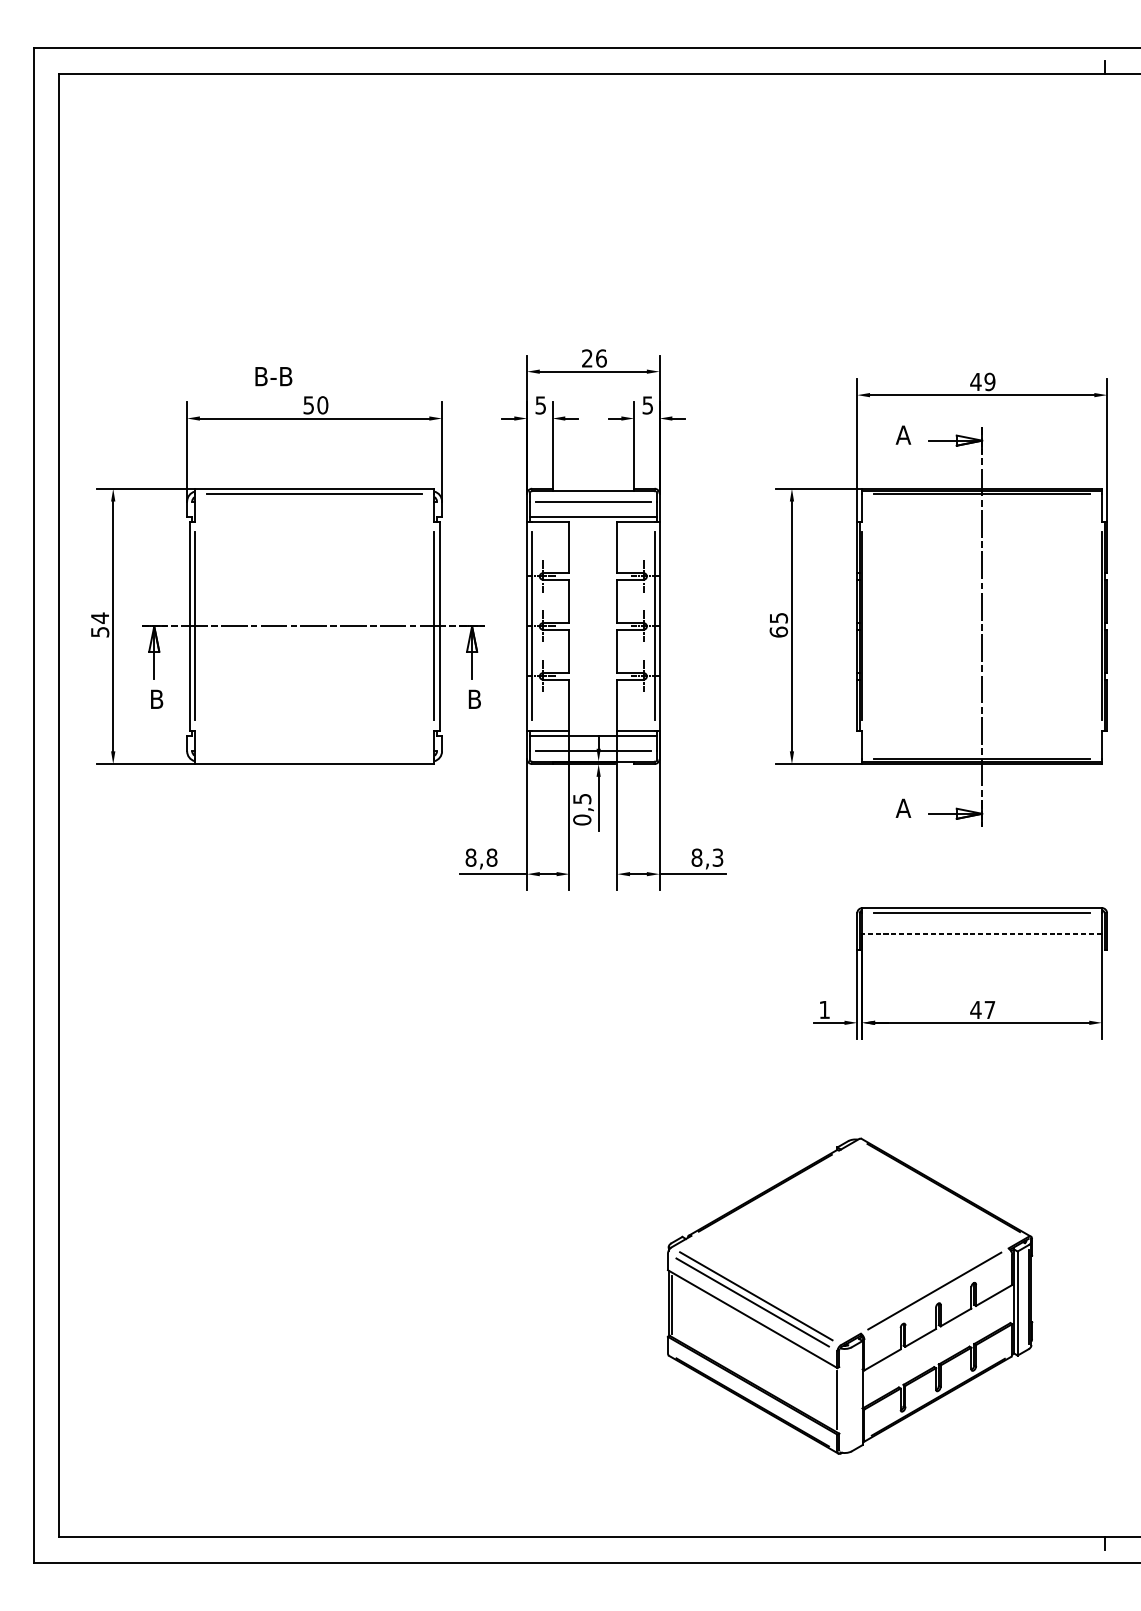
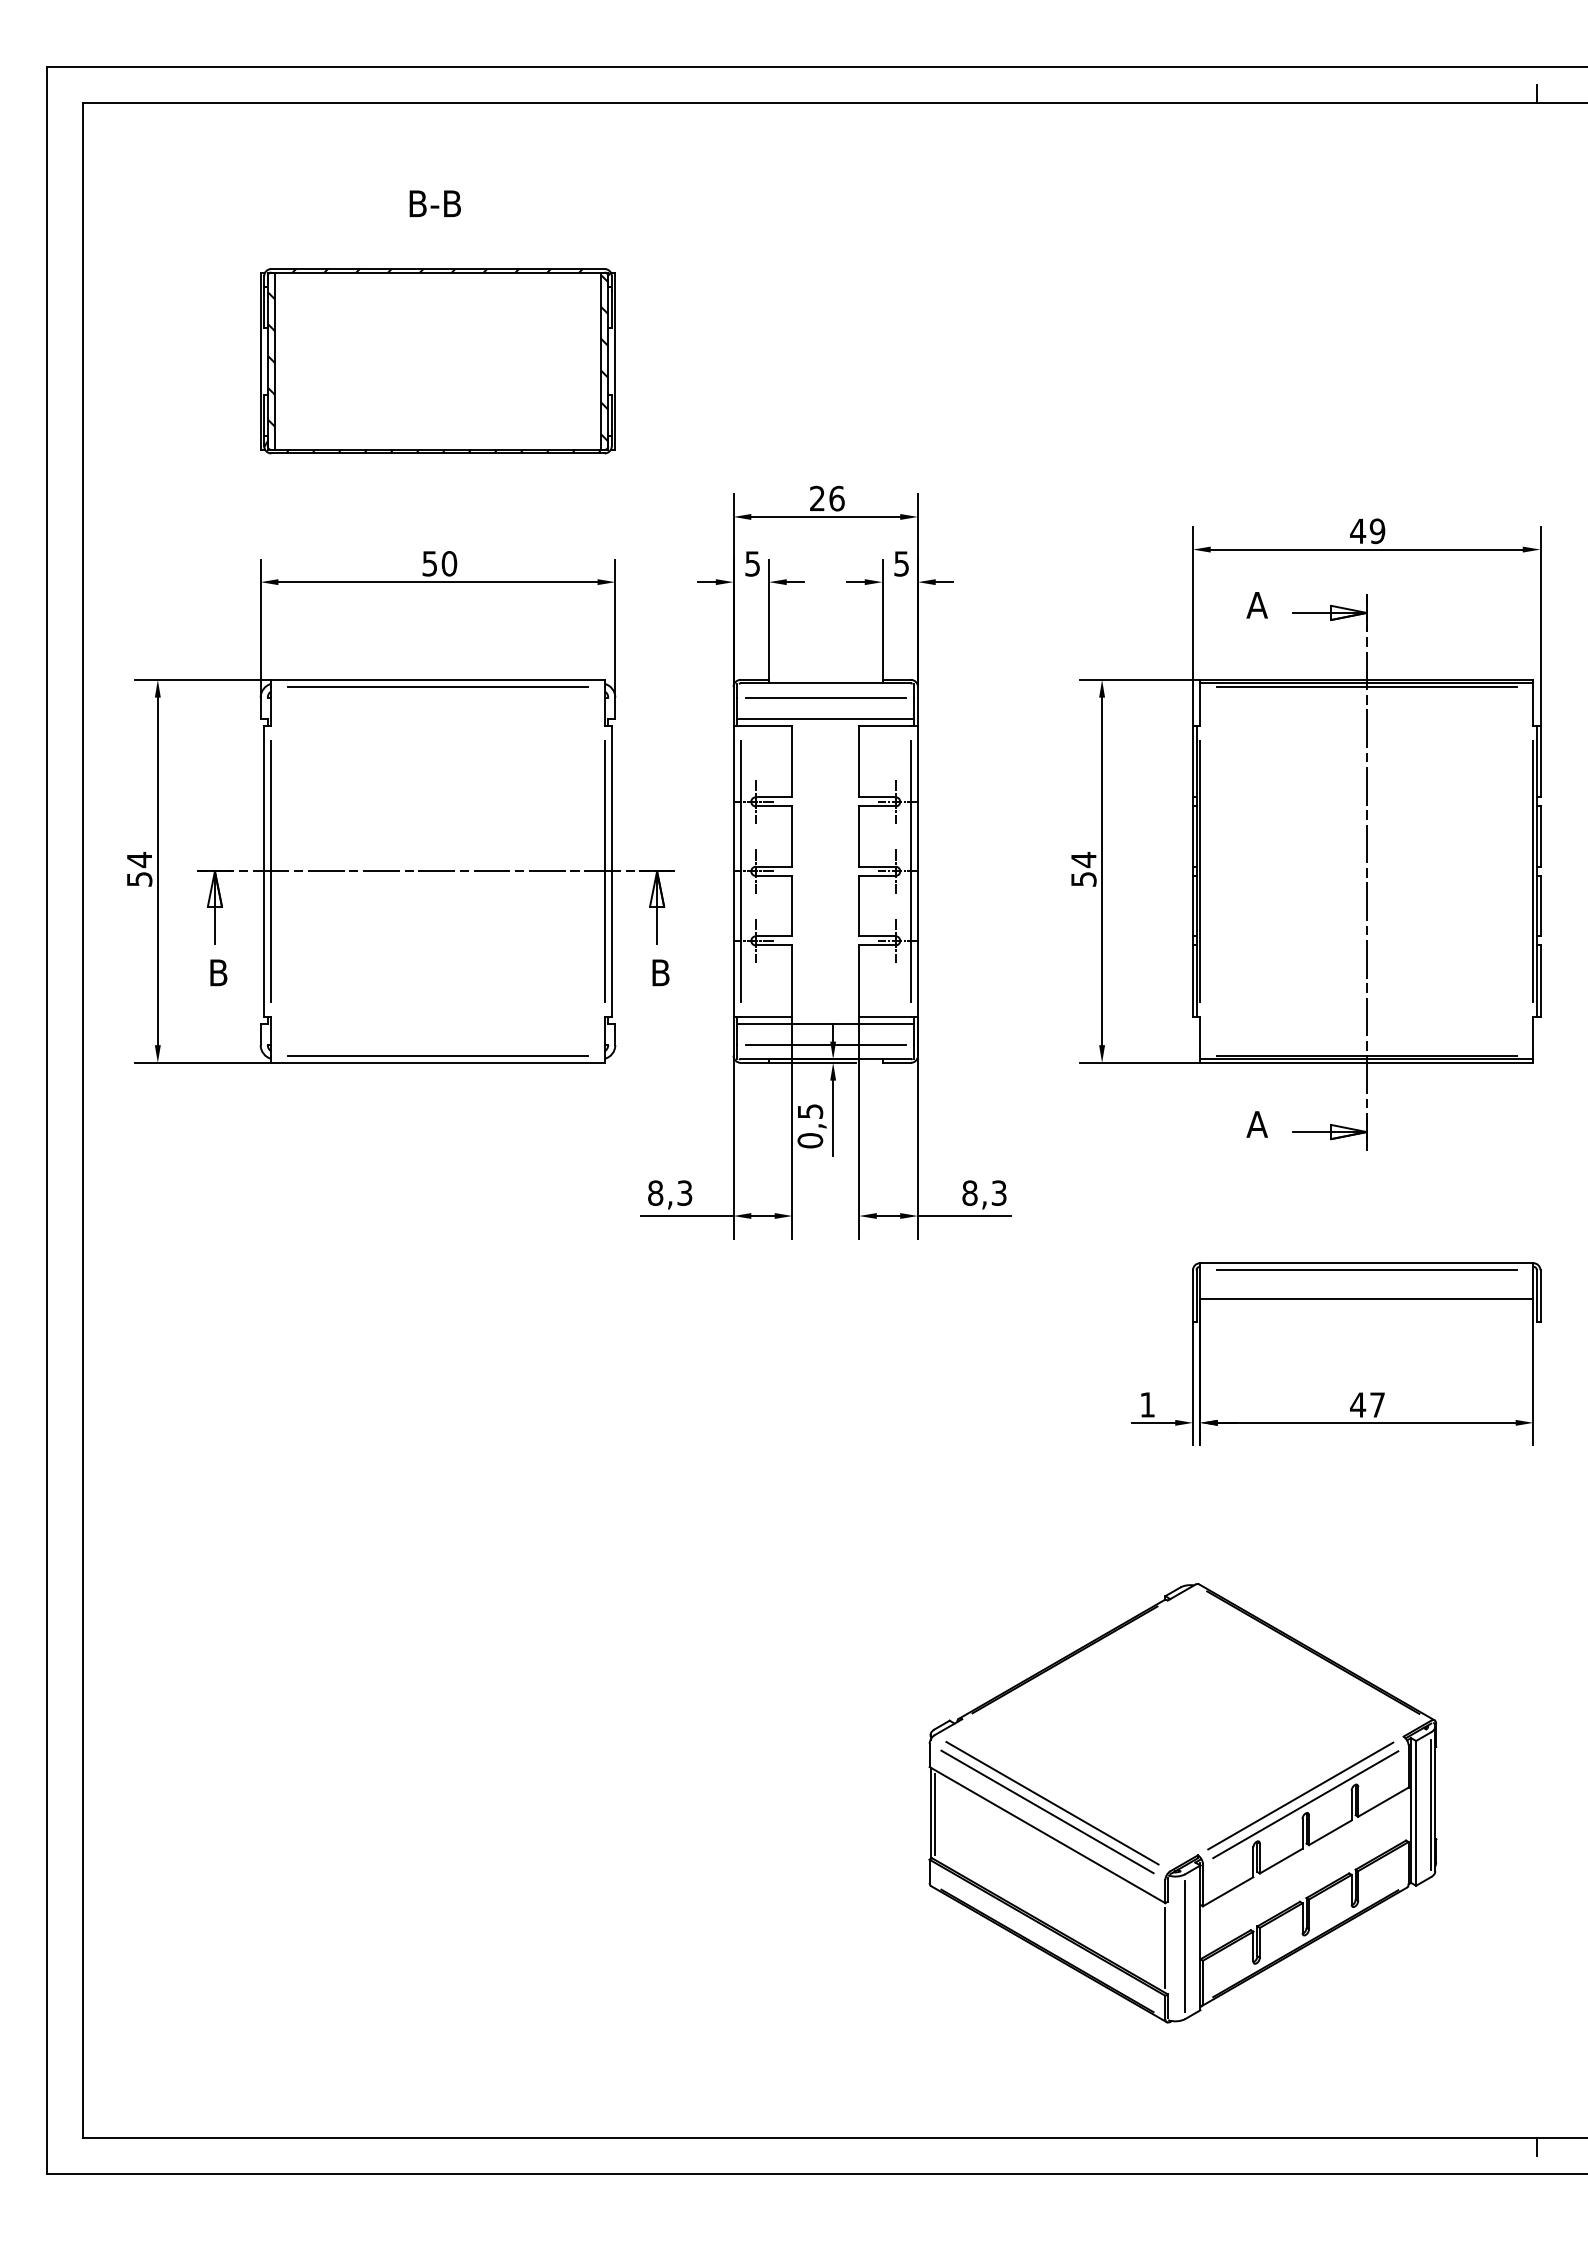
part: (314, 259) -> (437, 361), added
text: (273, 376) -> (434, 203), moved
text: (778, 624) -> (1083, 868), 65 -> 54
line: (314, 758) -> (437, 1055), added
text: (491, 857) -> (684, 1192), 8,8 -> 8,3
line: (982, 933) -> (1366, 1298), dashed -> solid
line: (938, 1297) -> (1305, 1804), added
line: (851, 1399) -> (1185, 1946), added

